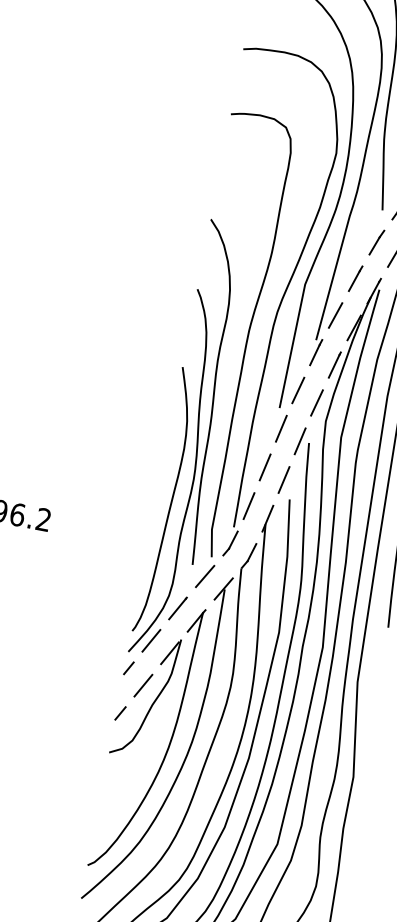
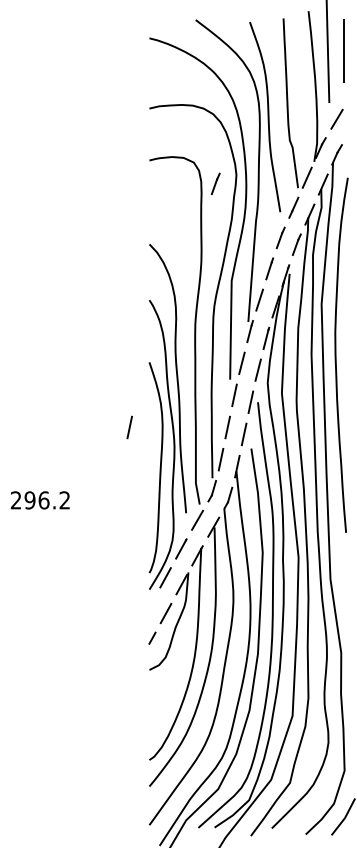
line: (308, 158) -> (215, 183), added
line: (142, 443) -> (129, 427), added
line: (129, 668) -> (152, 602), removed

